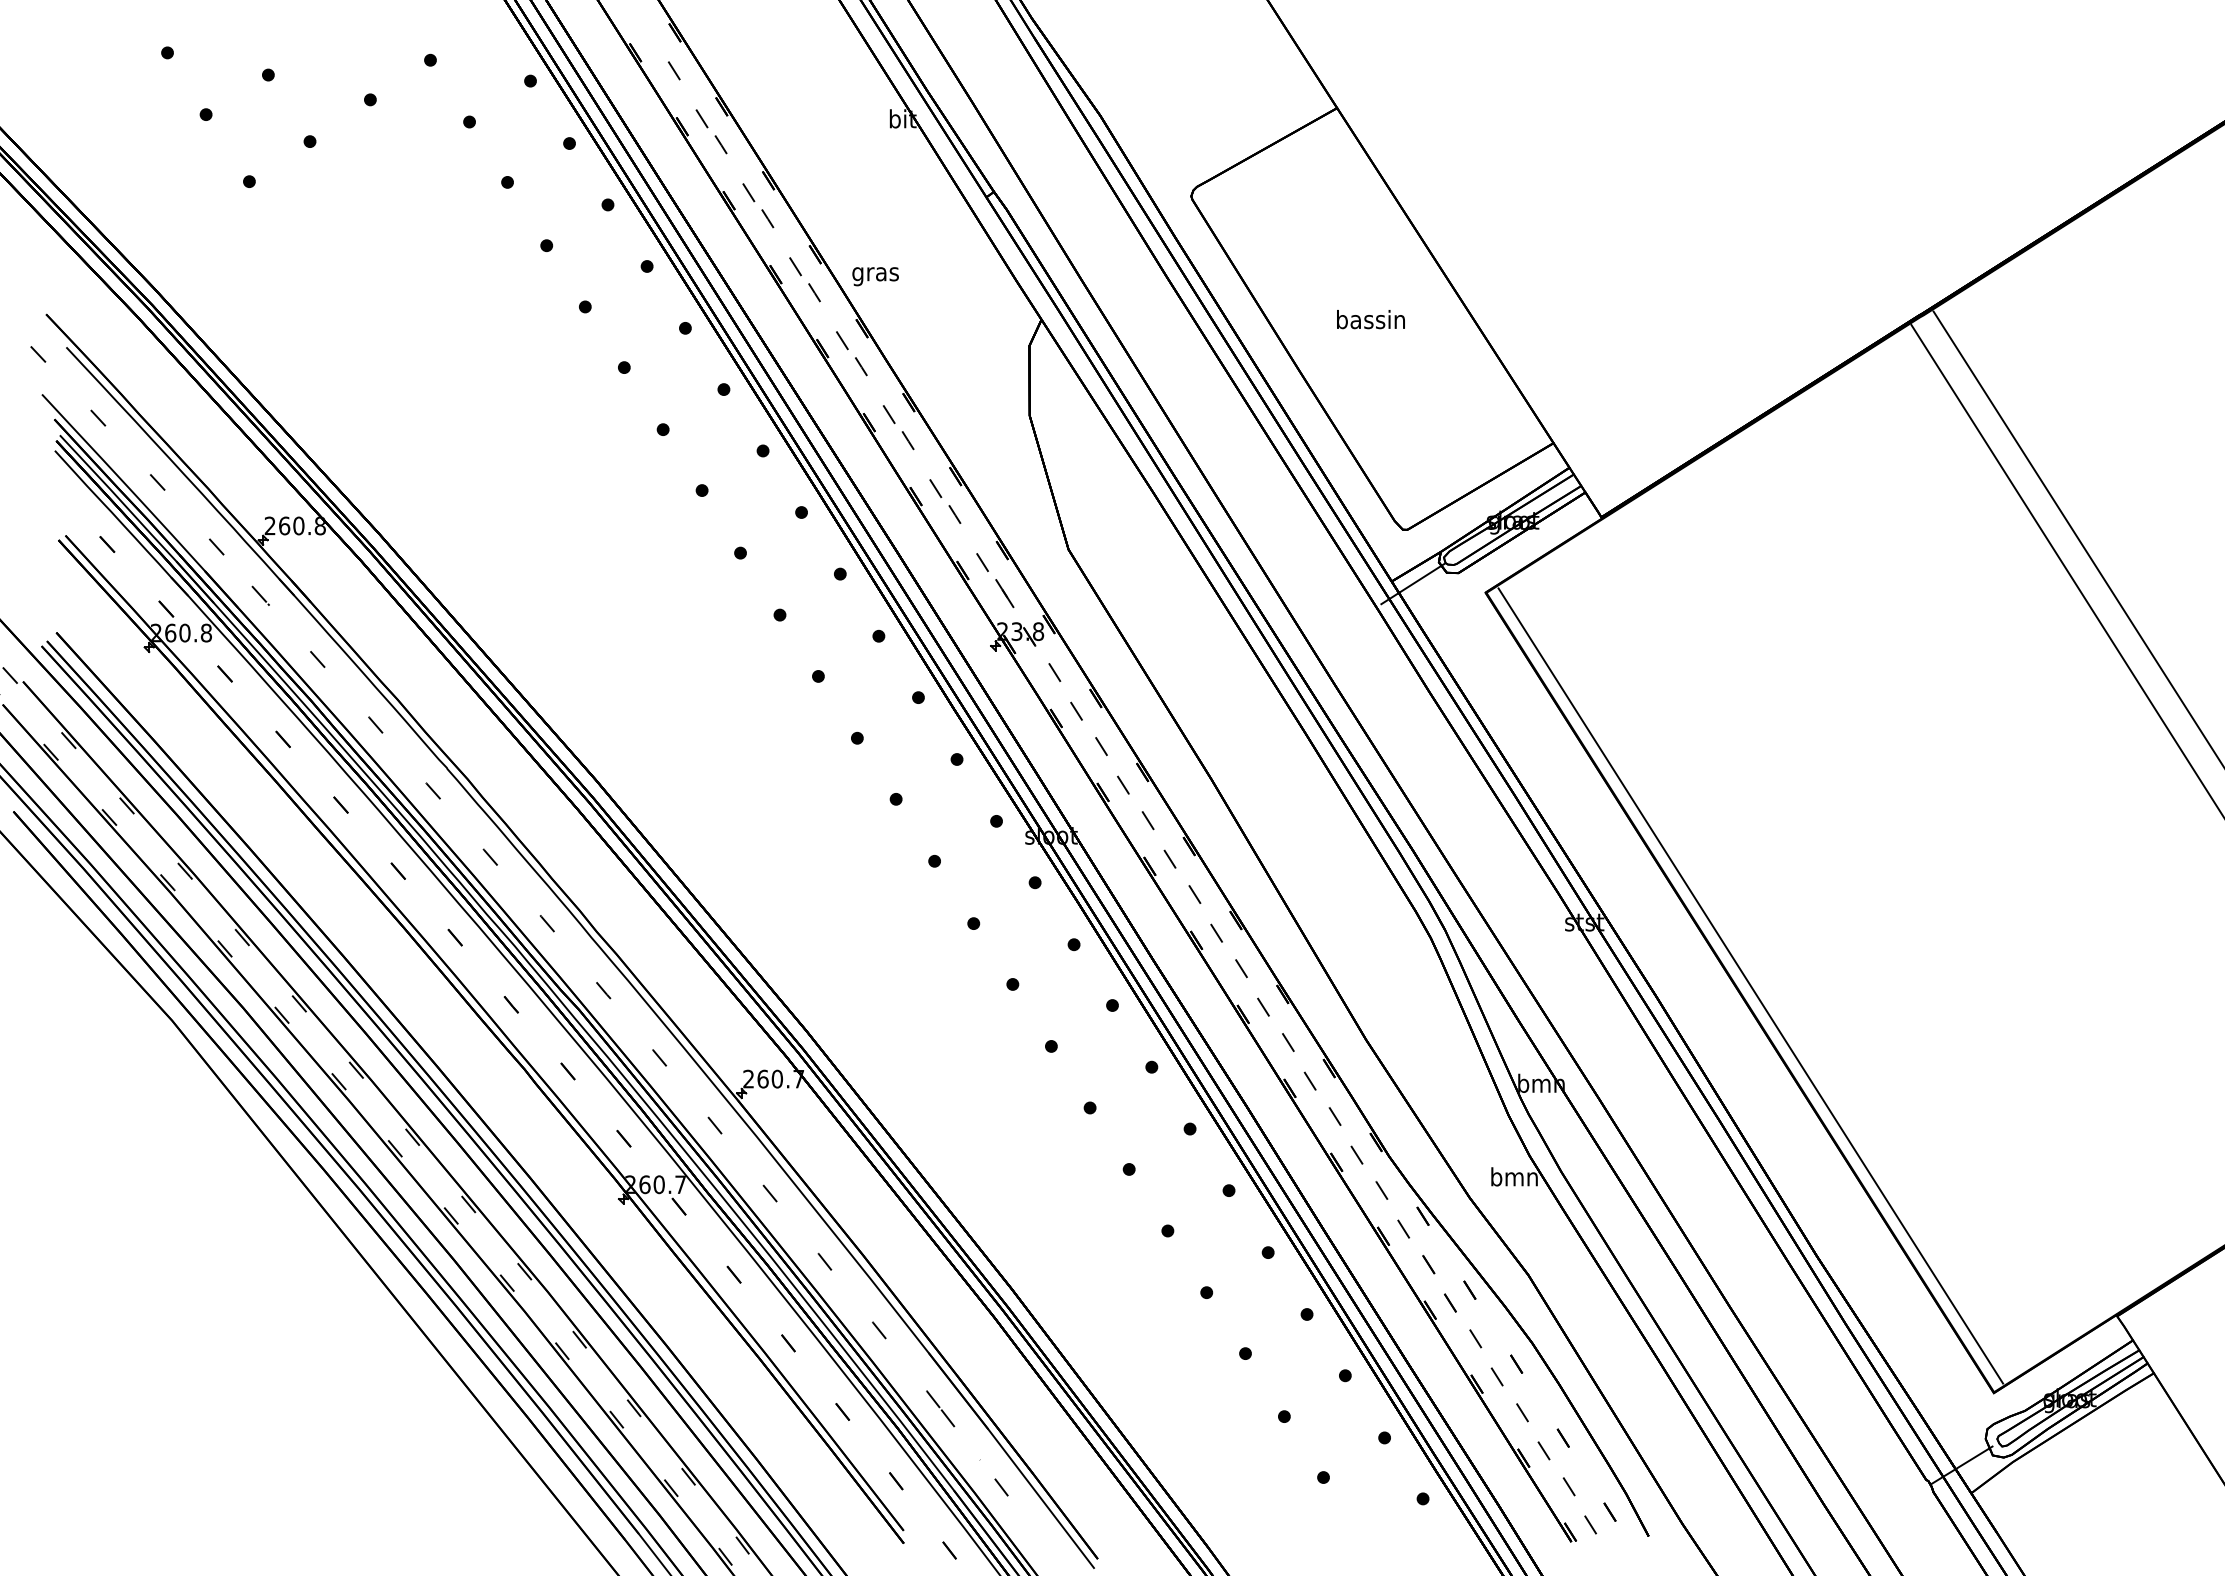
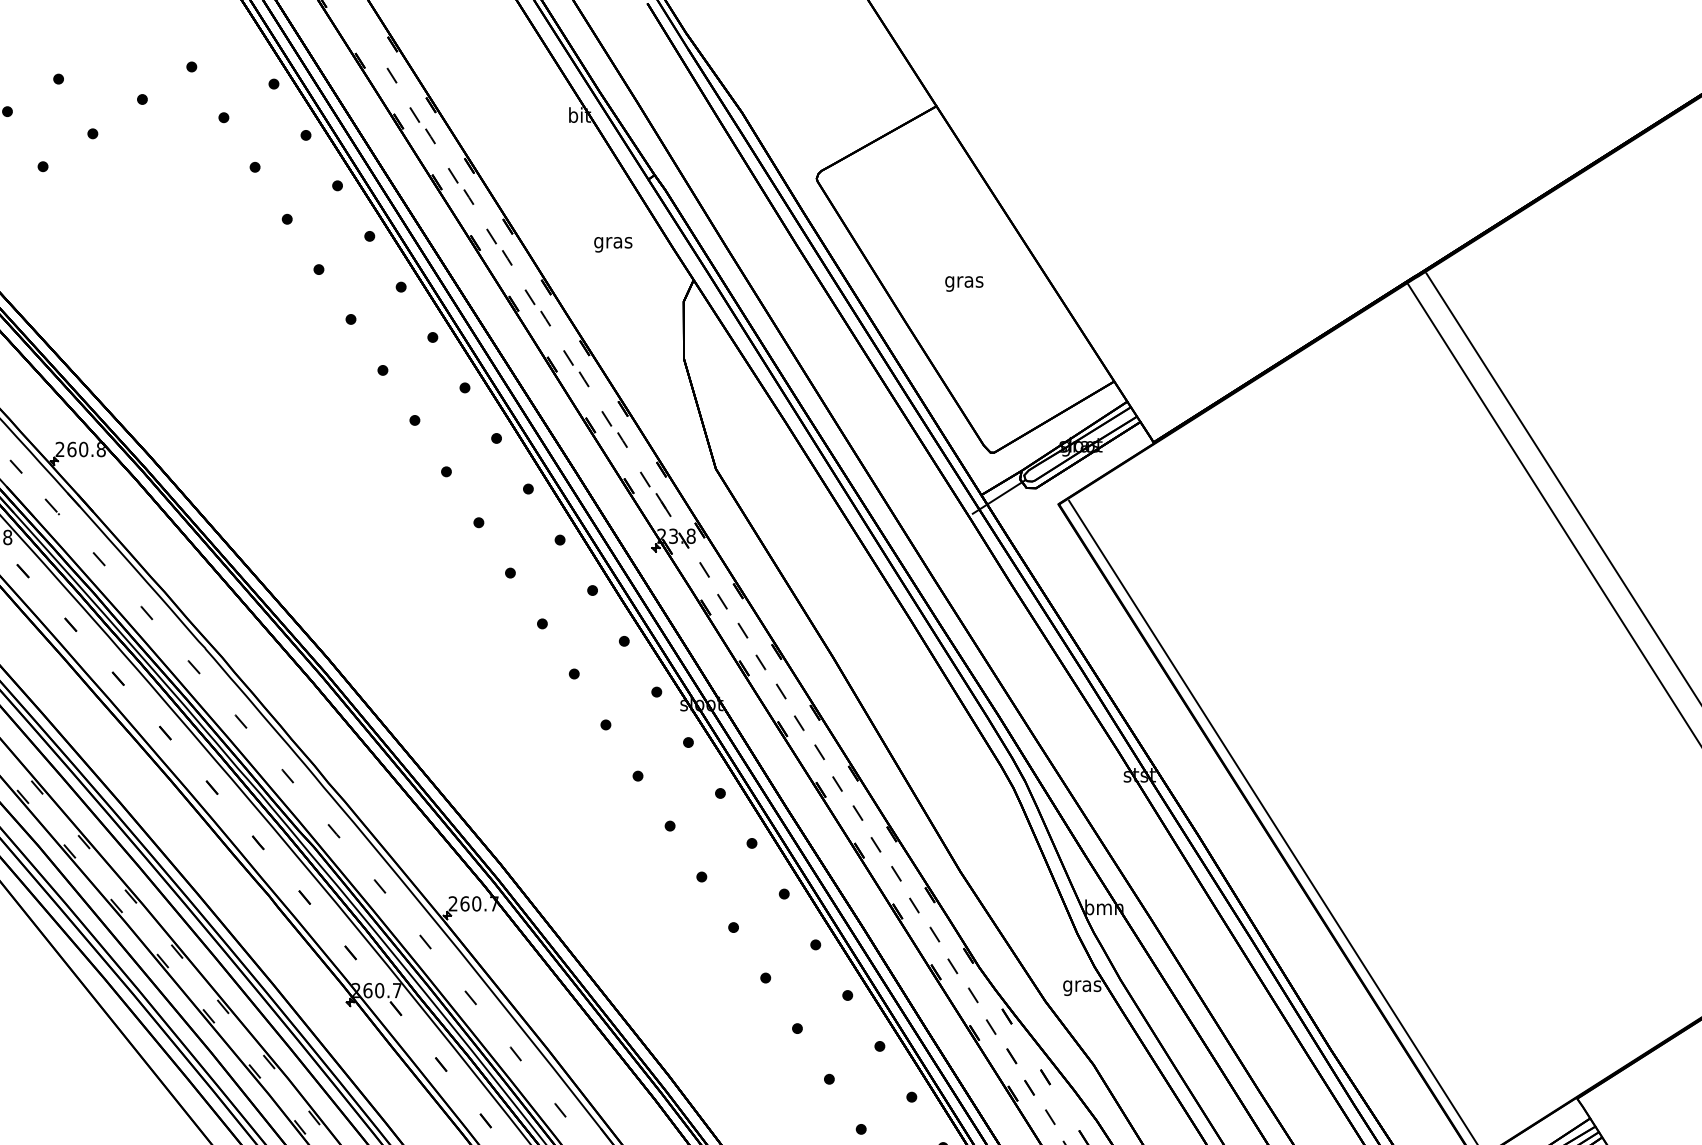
text: (875, 276) -> (613, 244), moved
text: (1370, 321) -> (963, 281), bassin -> gras
text: (1514, 1179) -> (1082, 986), bmn -> gras

